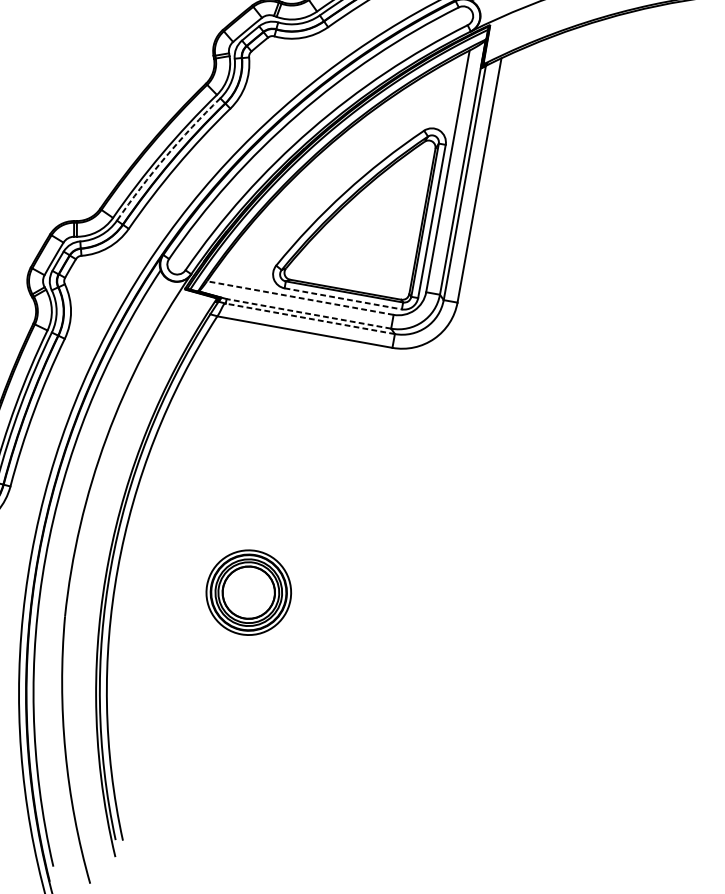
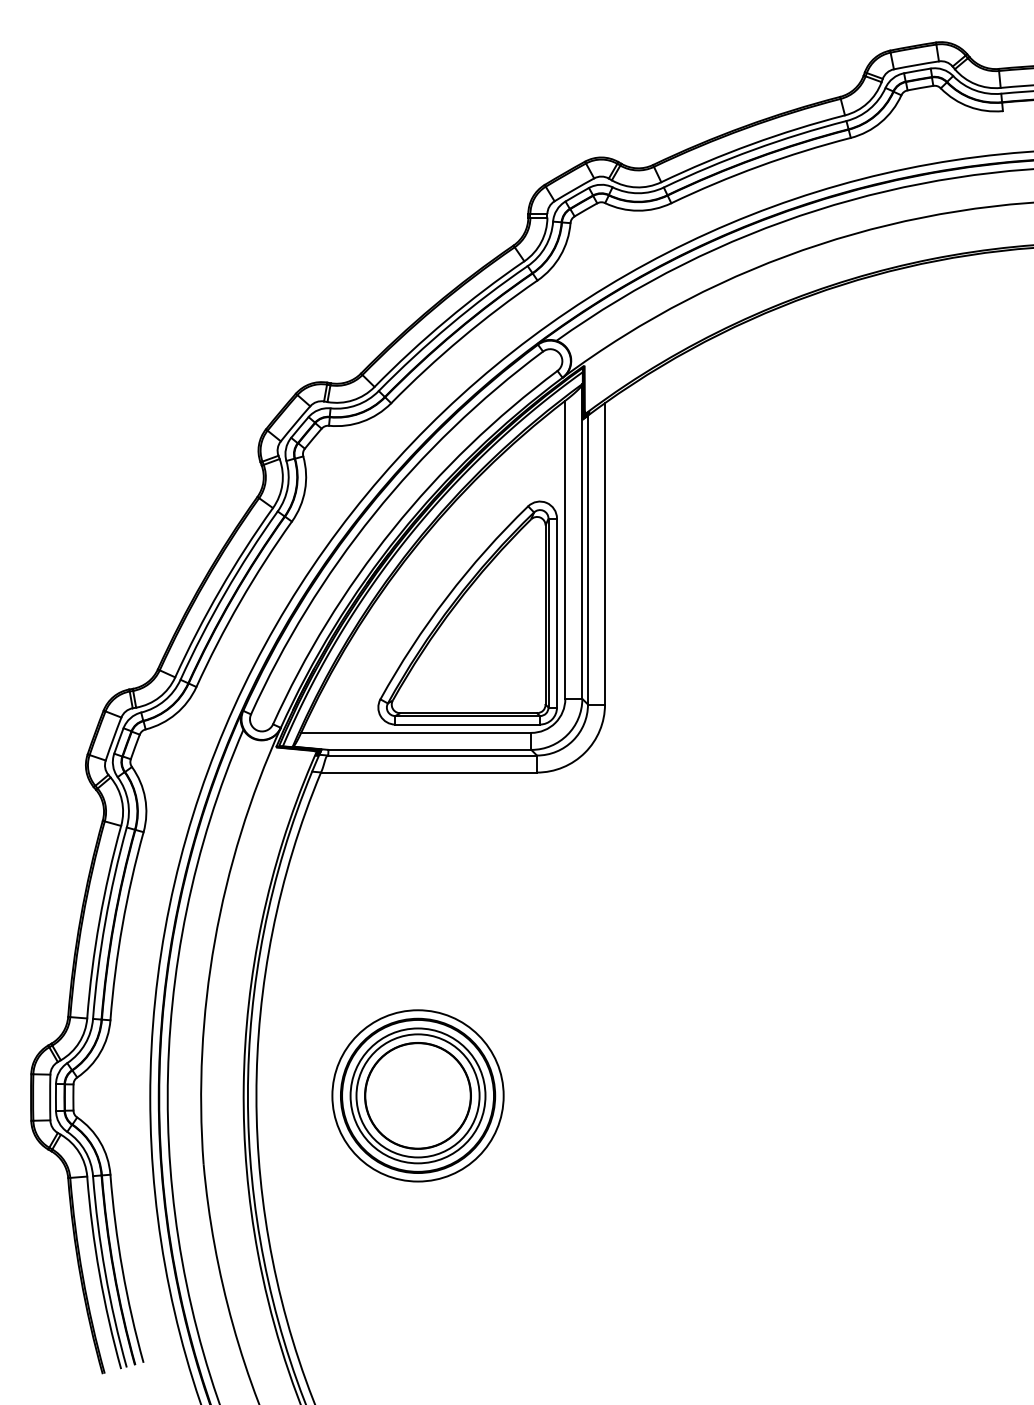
arc: (166, 157) -> (225, 593), dashed -> solid
line: (299, 297) -> (415, 732), dashed -> solid
line: (343, 298) -> (468, 724), dashed -> solid
line: (308, 313) -> (429, 749), dashed -> solid
line: (310, 318) -> (432, 755), dashed -> solid
part: (248, 592) -> (417, 1095), size x1.67

